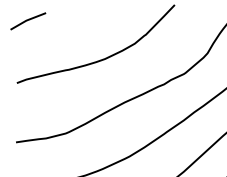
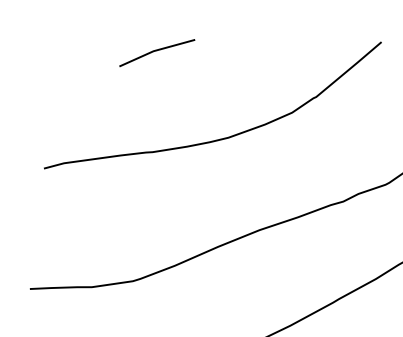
line: (28, 20) -> (157, 51), moved

